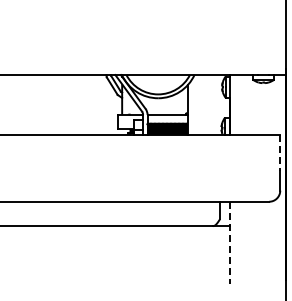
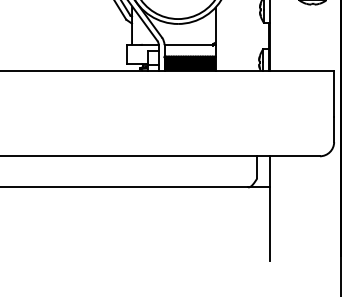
line: (280, 152) -> (334, 93), dashed -> solid
line: (230, 243) -> (270, 209), dashed -> solid

